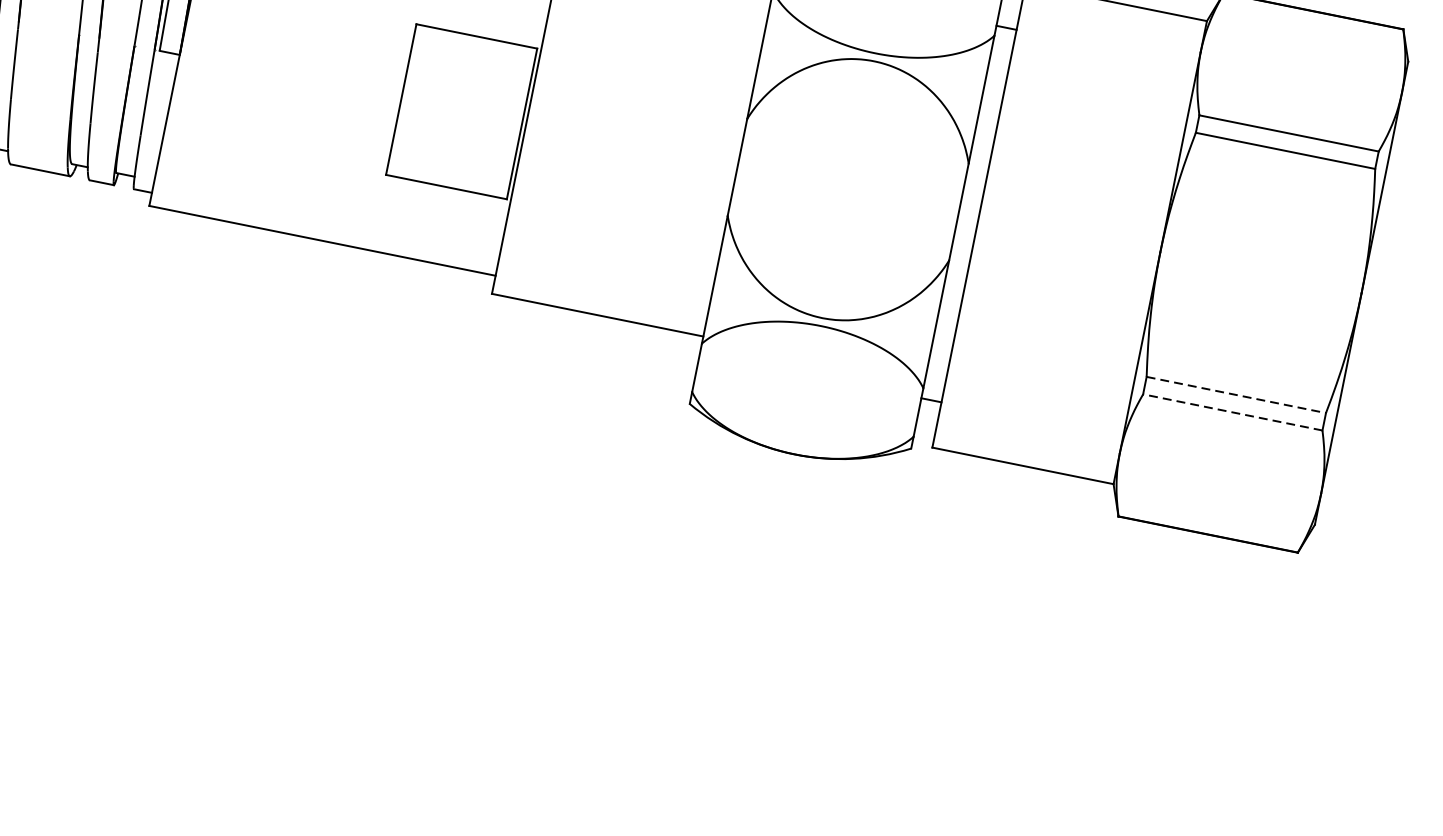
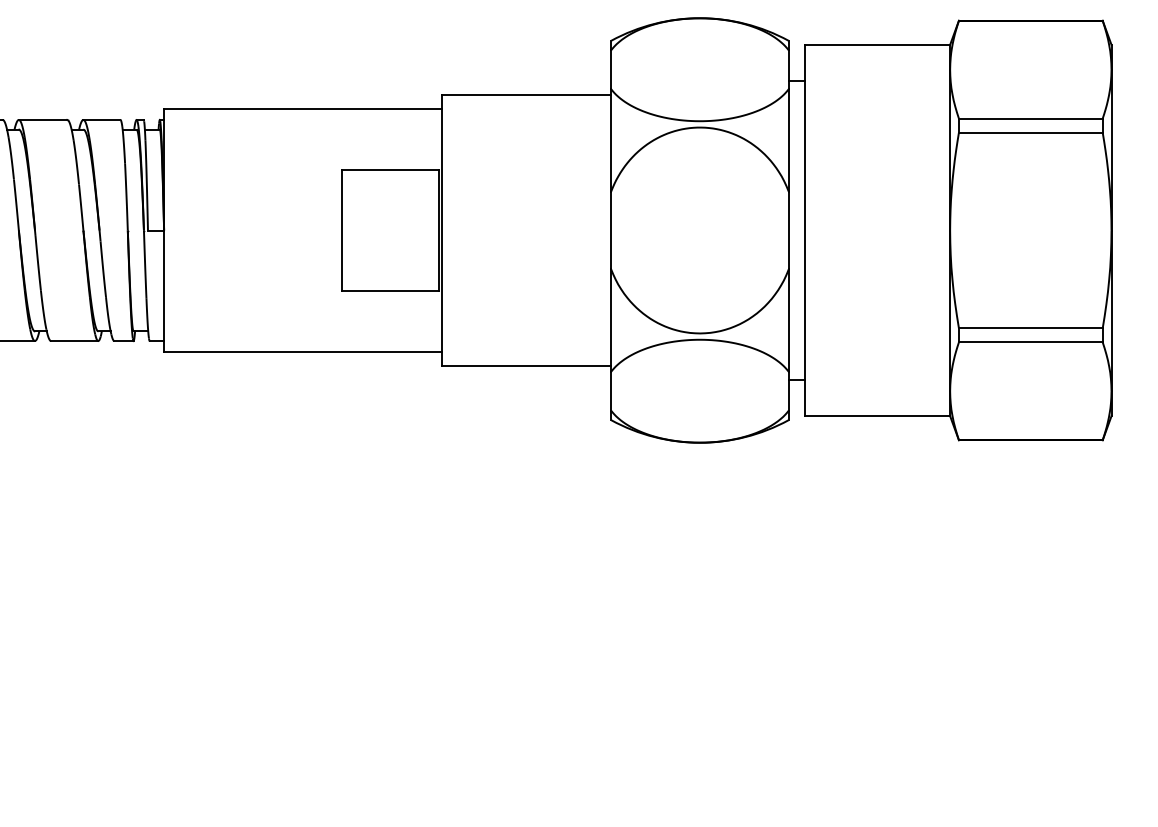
line: (1235, 395) -> (1030, 328), dashed -> solid
line: (1232, 412) -> (1030, 342), dashed -> solid

